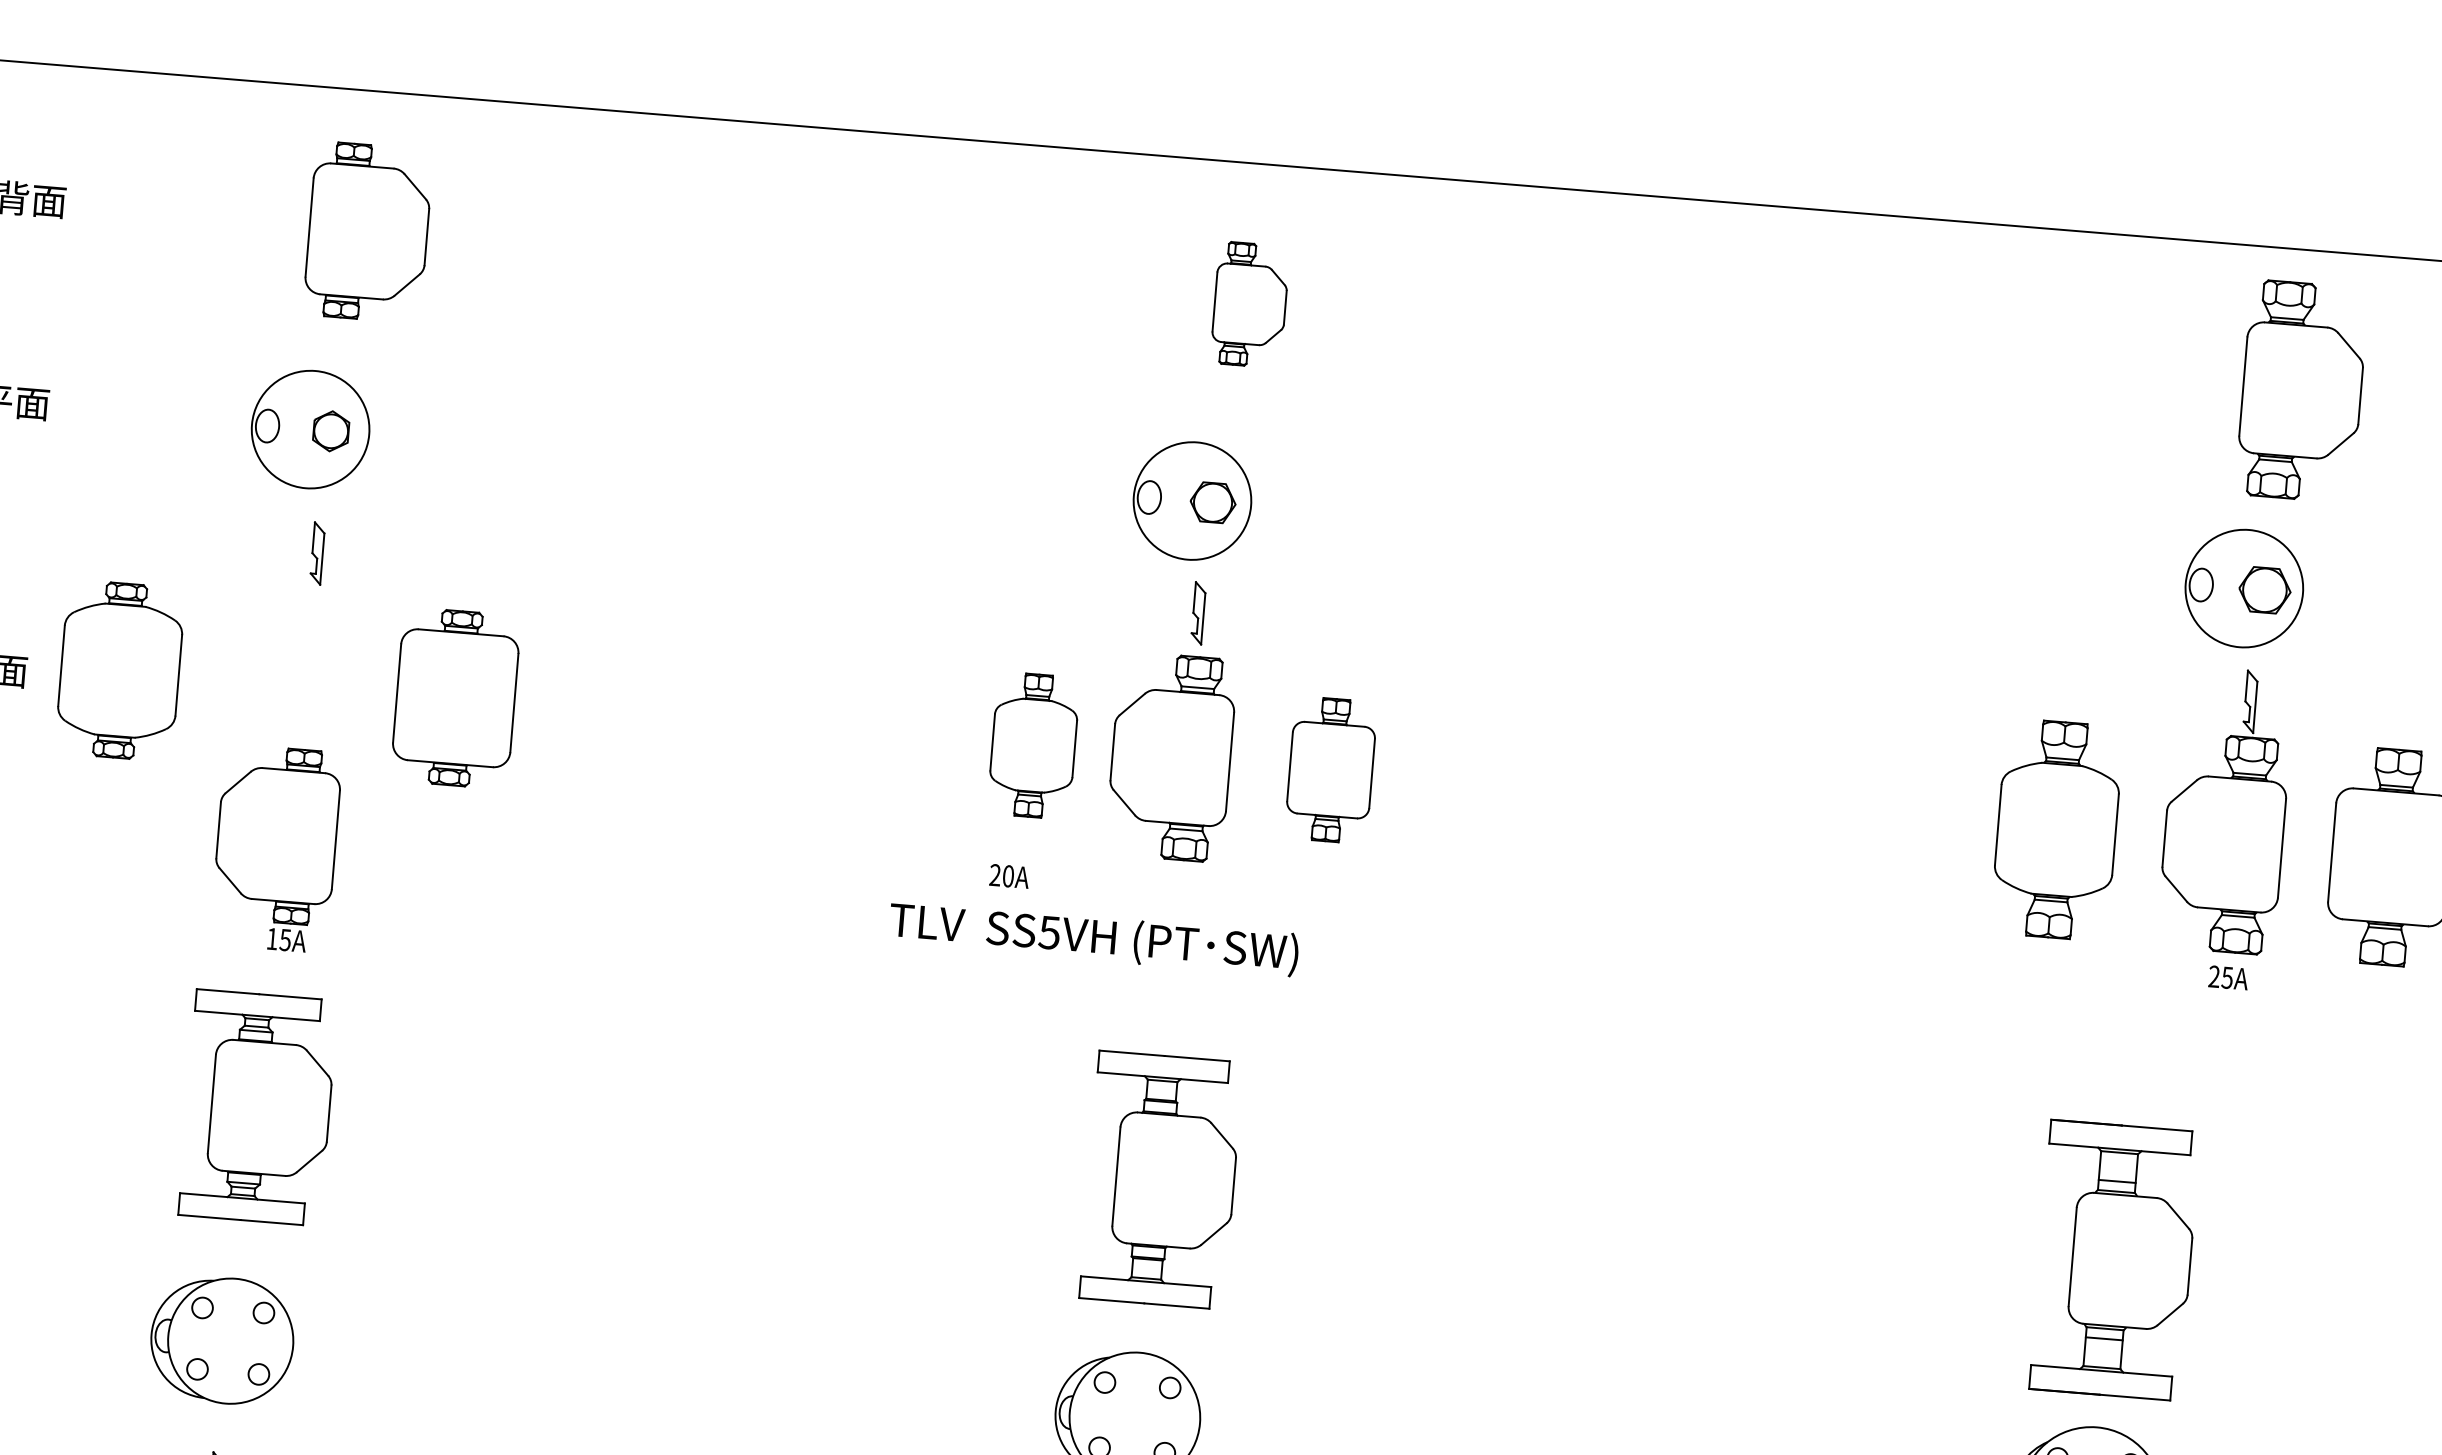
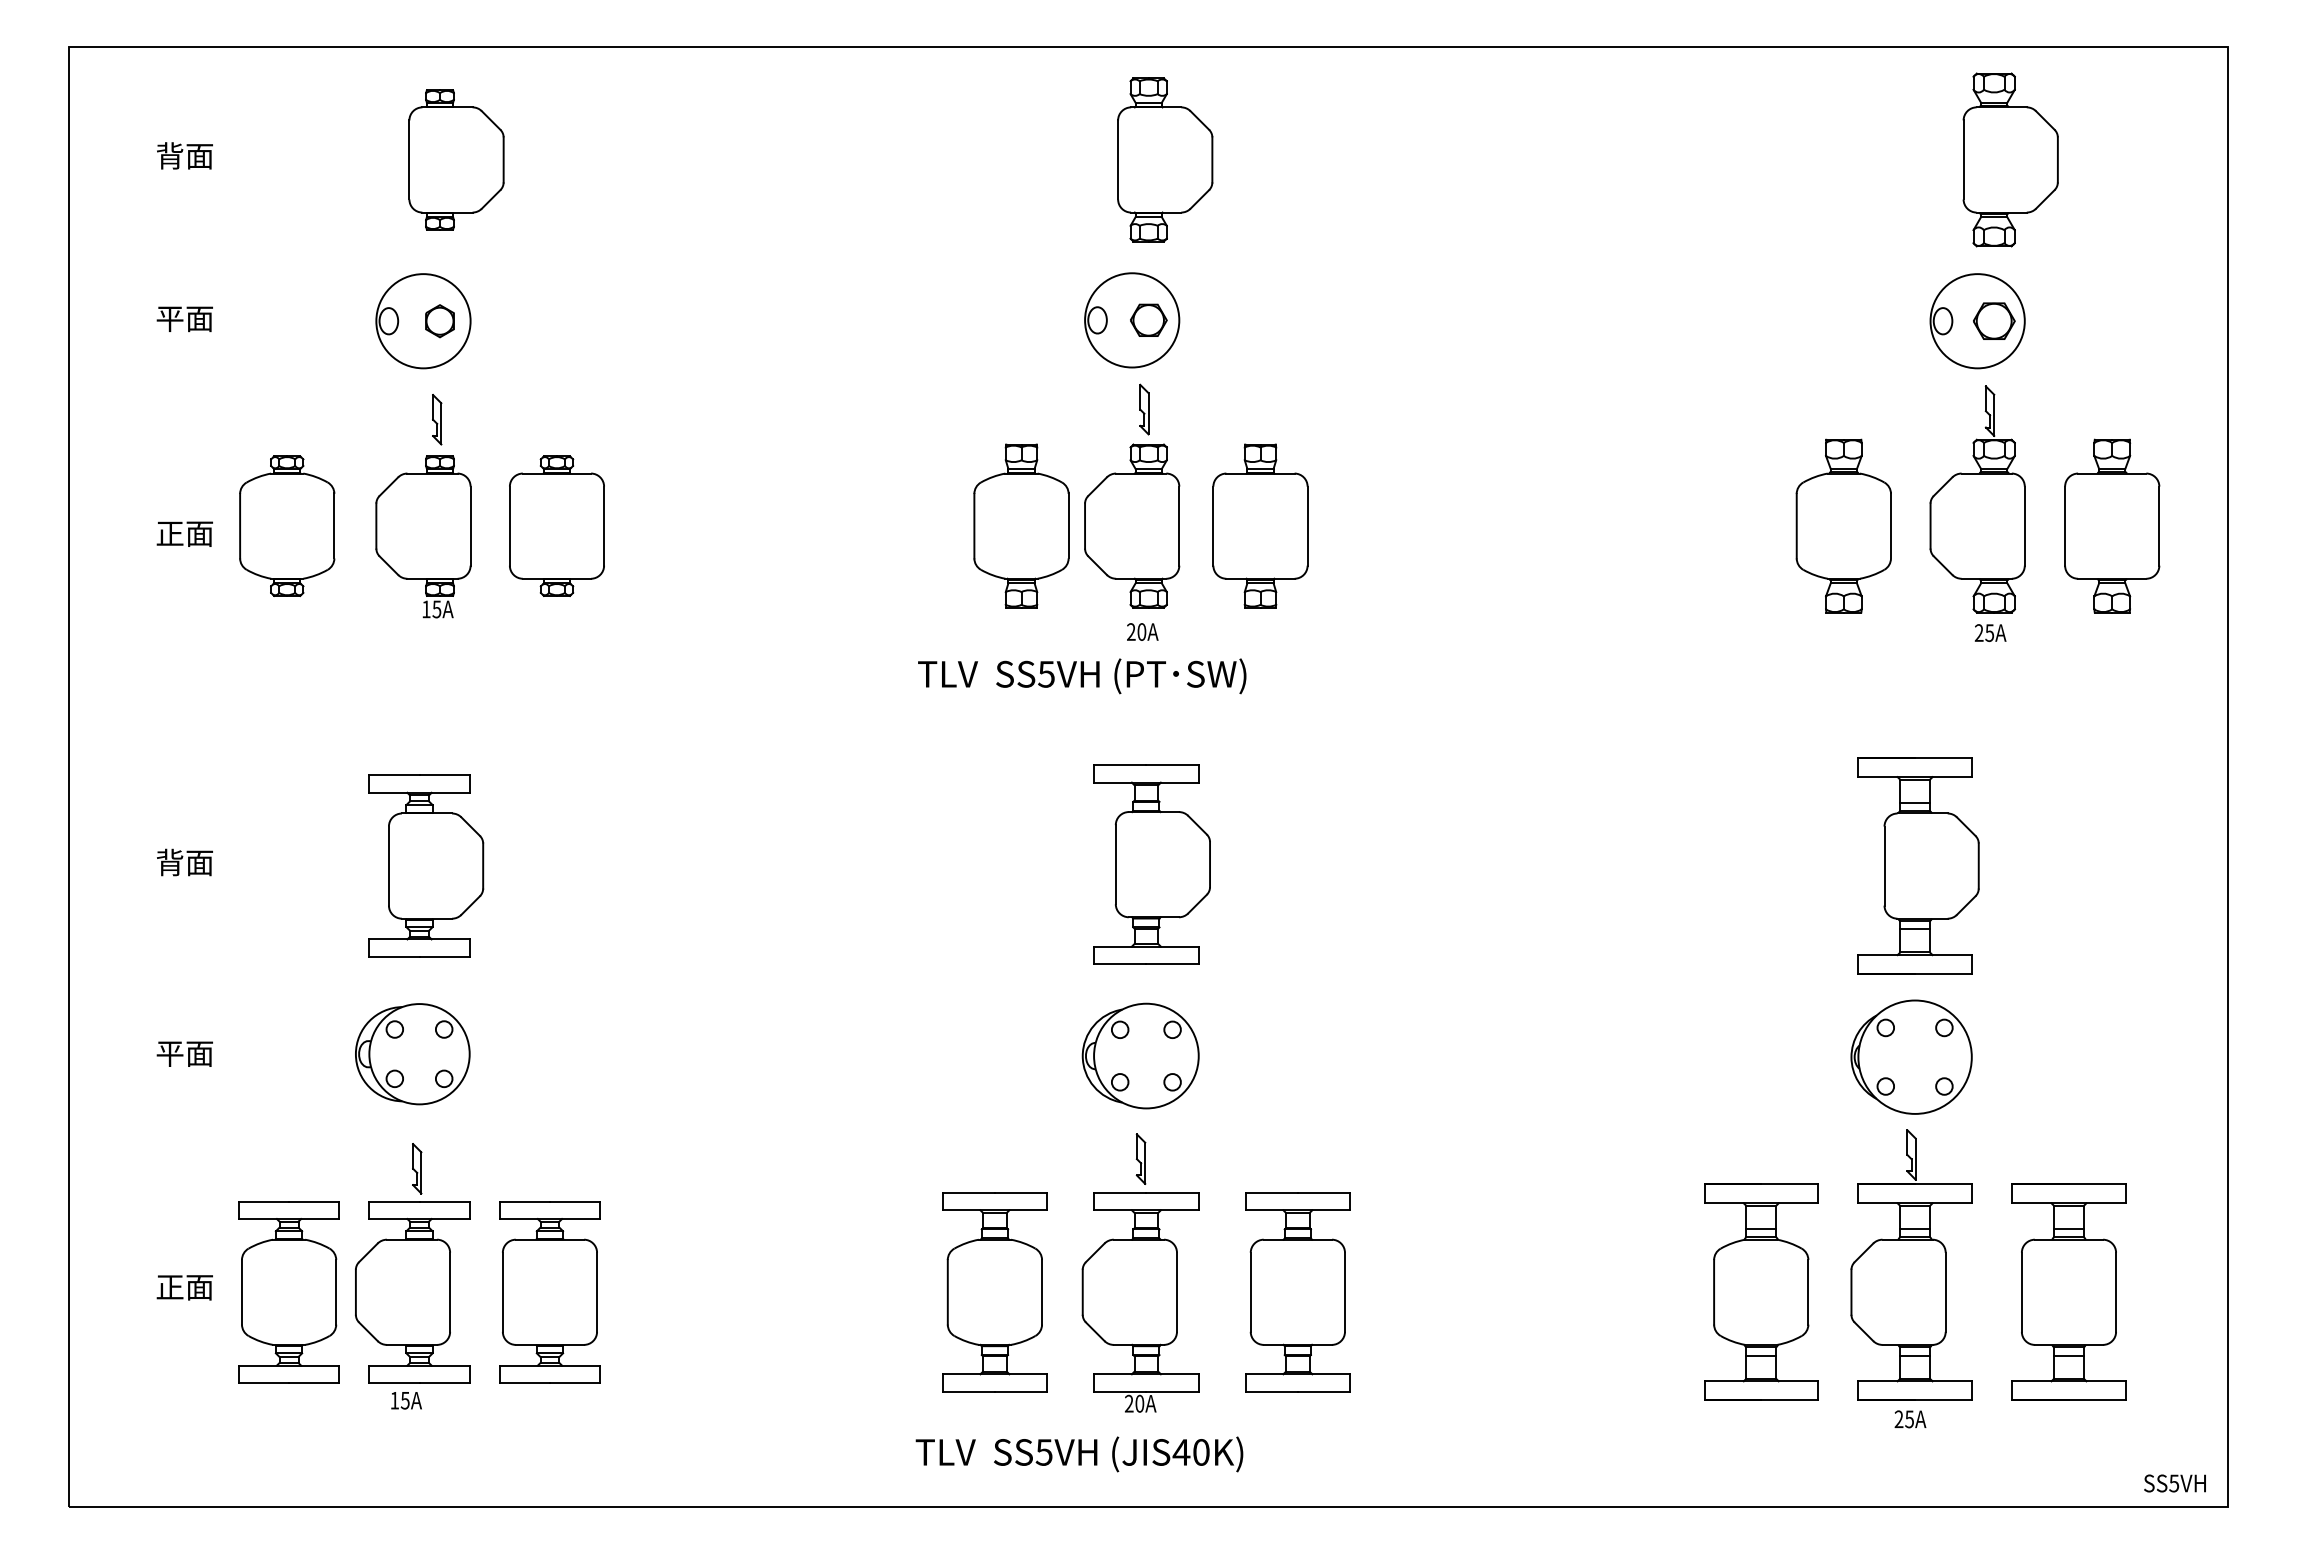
part: (1250, 304) -> (1165, 159), size x1.67
part: (1033, 744) -> (1021, 525), size x1.43
part: (1331, 769) -> (1260, 525), size x1.43
part: (276, 848) -> (423, 536), moved
text: (1009, 875) -> (1142, 631), moved

